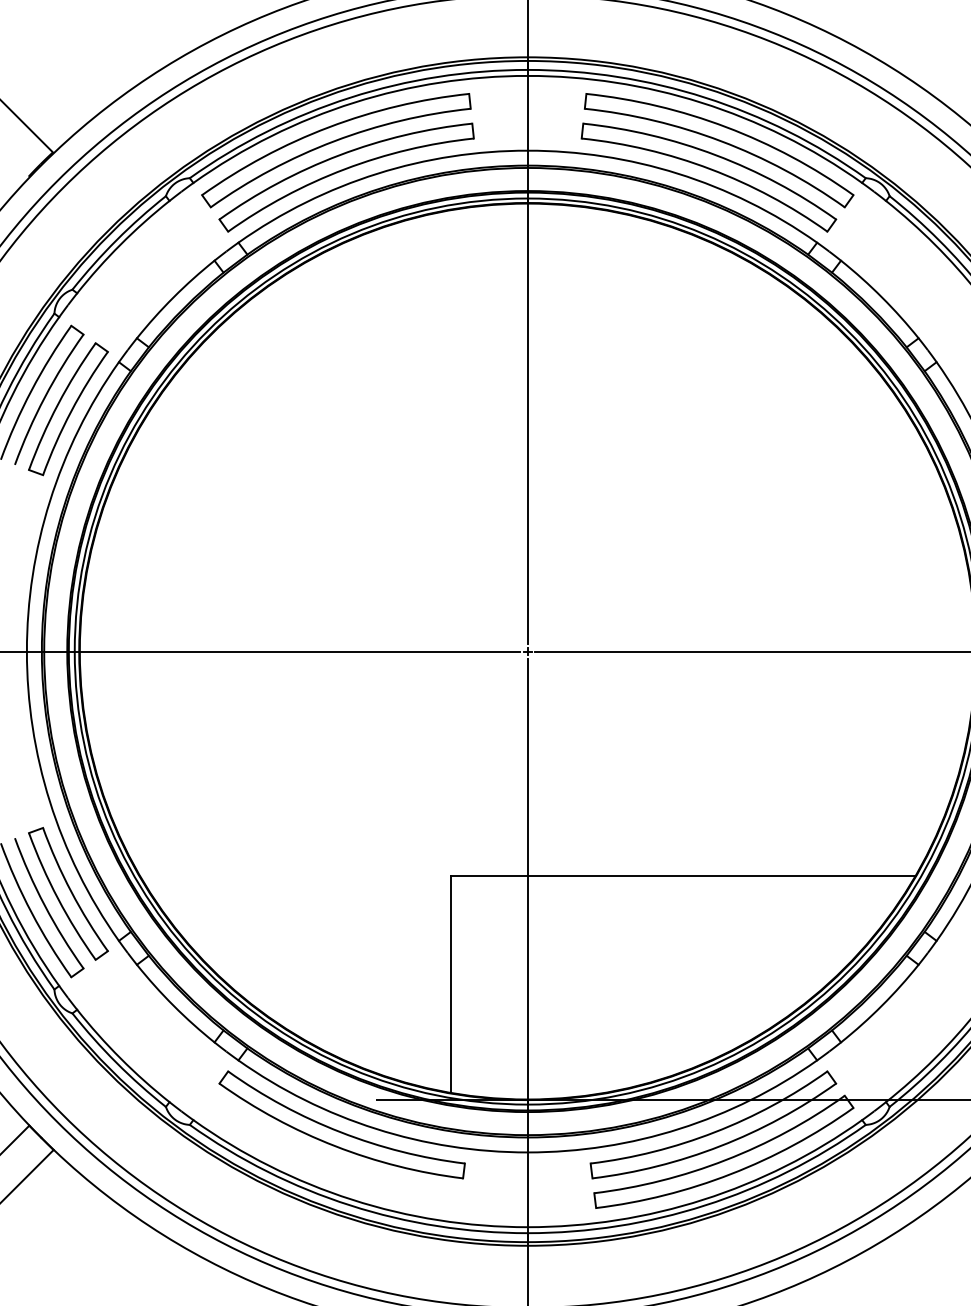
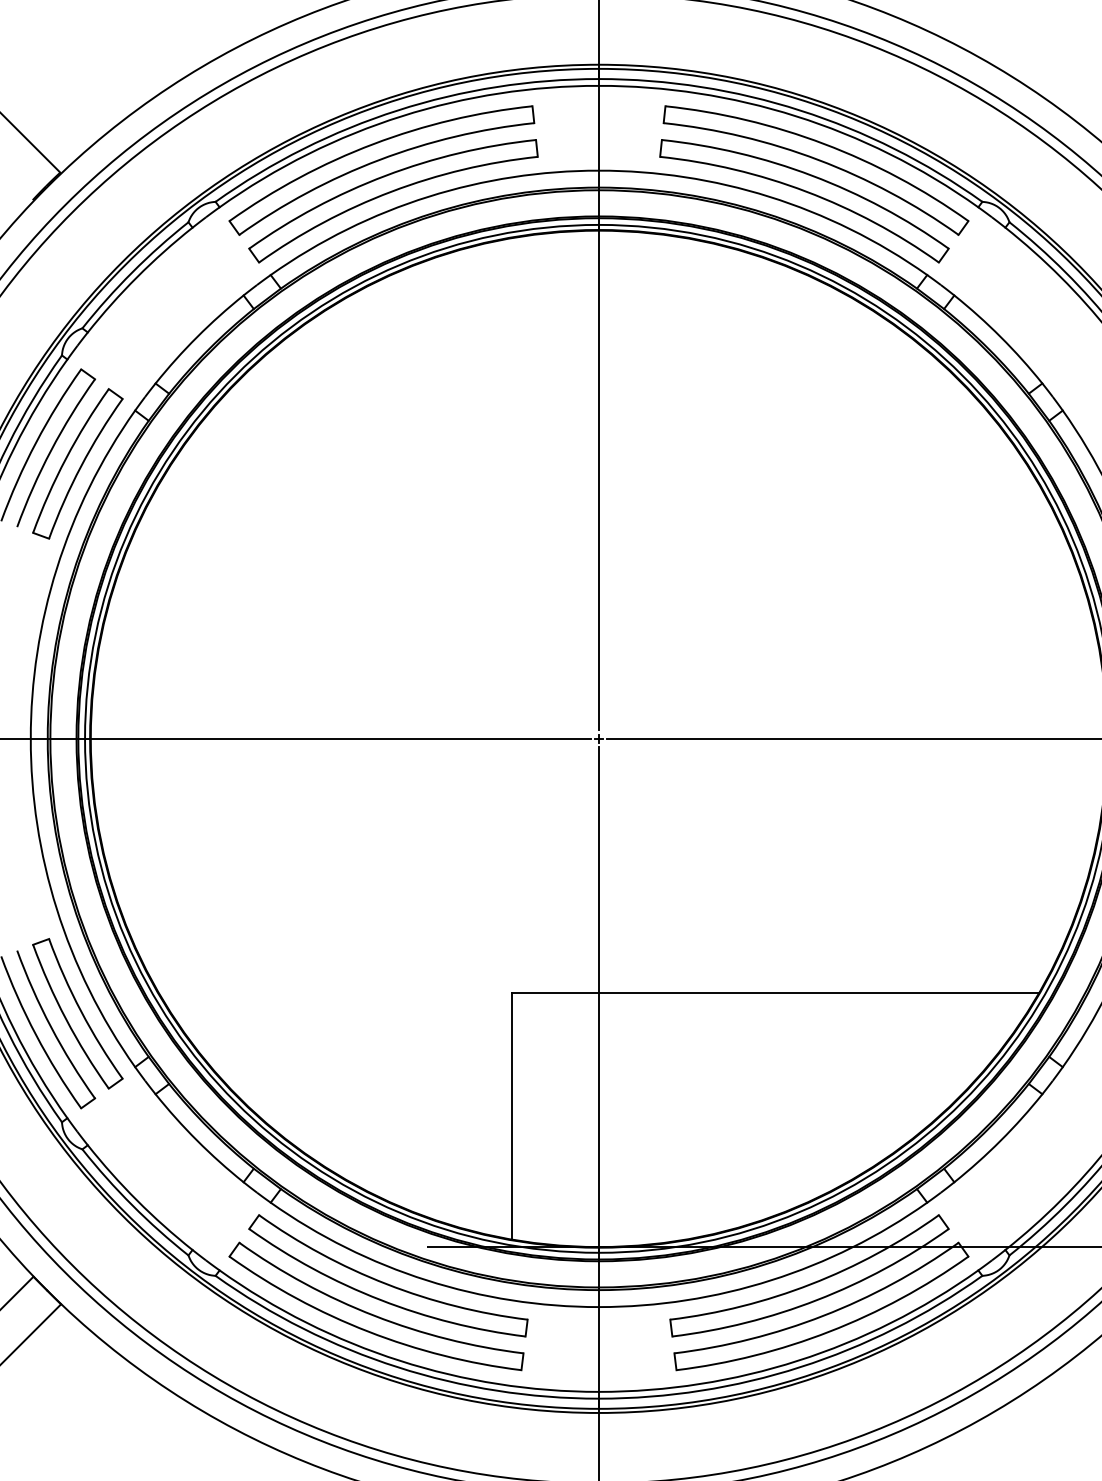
part: (329, 1158) -> (374, 1314), added

